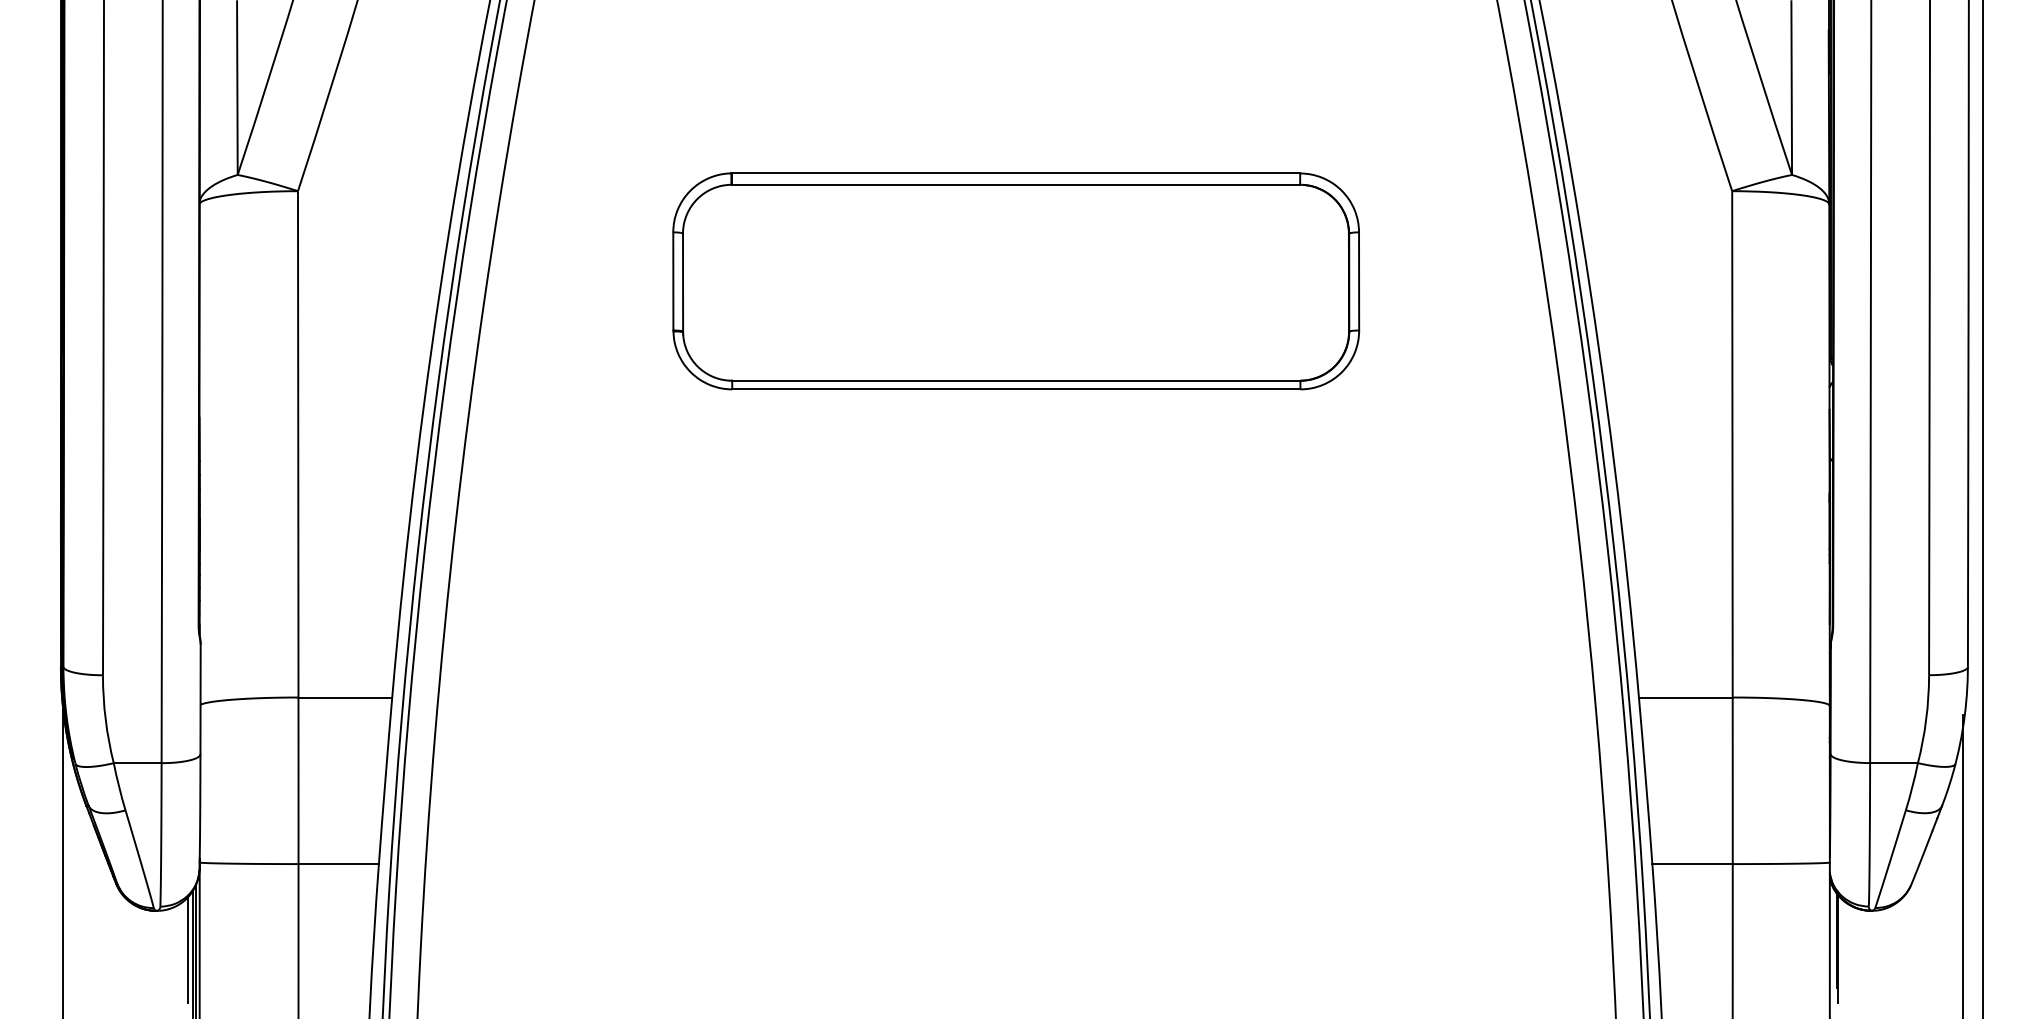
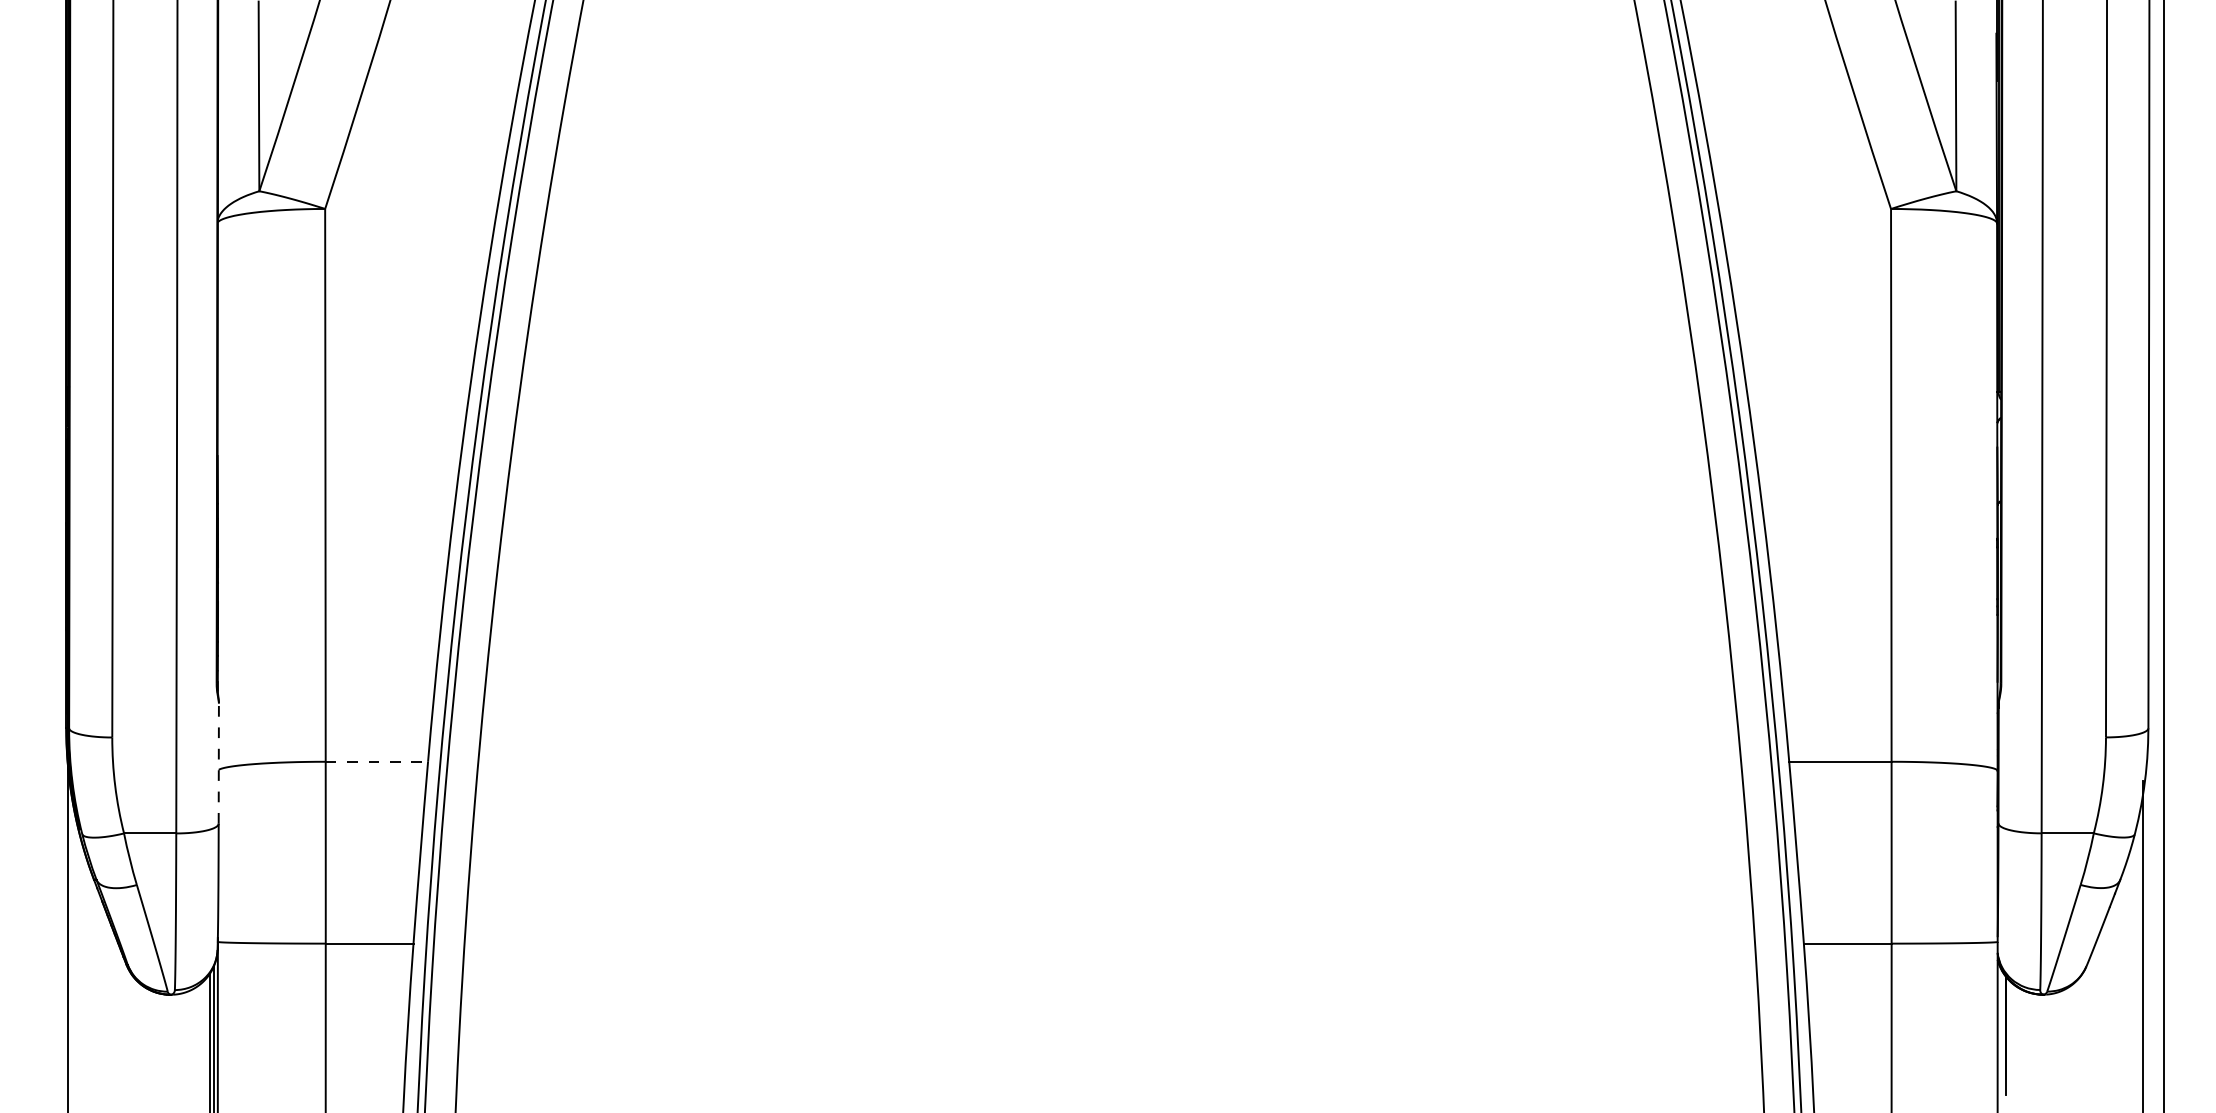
part: (1016, 281) -> (1109, 307), removed
line: (345, 697) -> (377, 761), solid -> dashed
line: (200, 698) -> (218, 762), solid -> dashed
line: (188, 949) -> (205, 1036), removed

